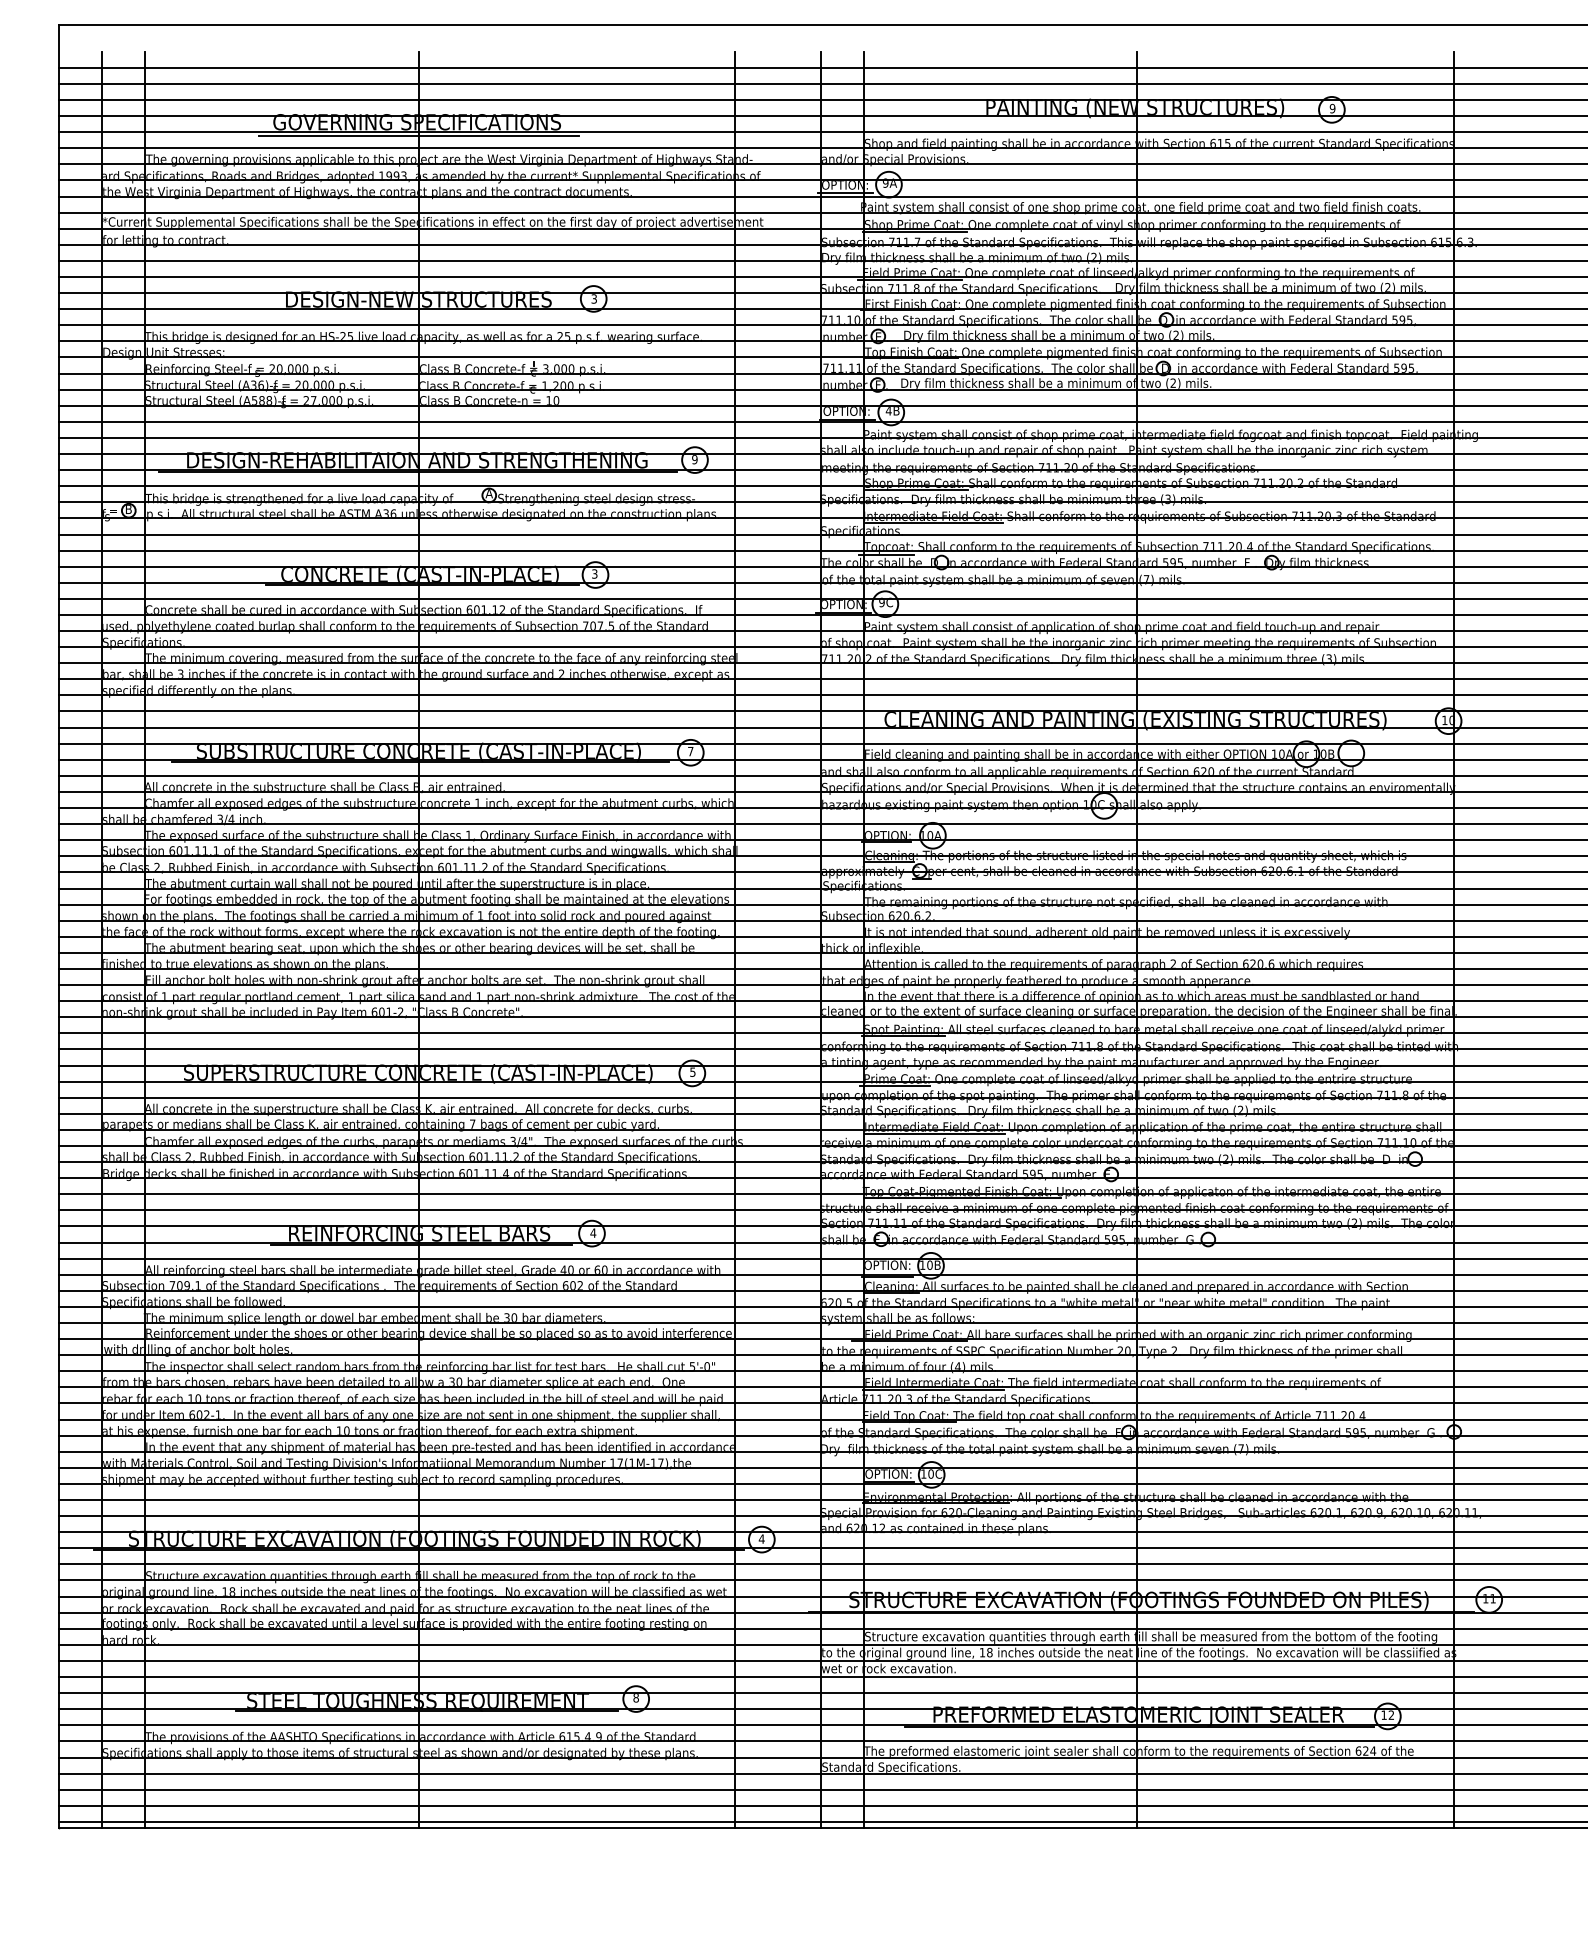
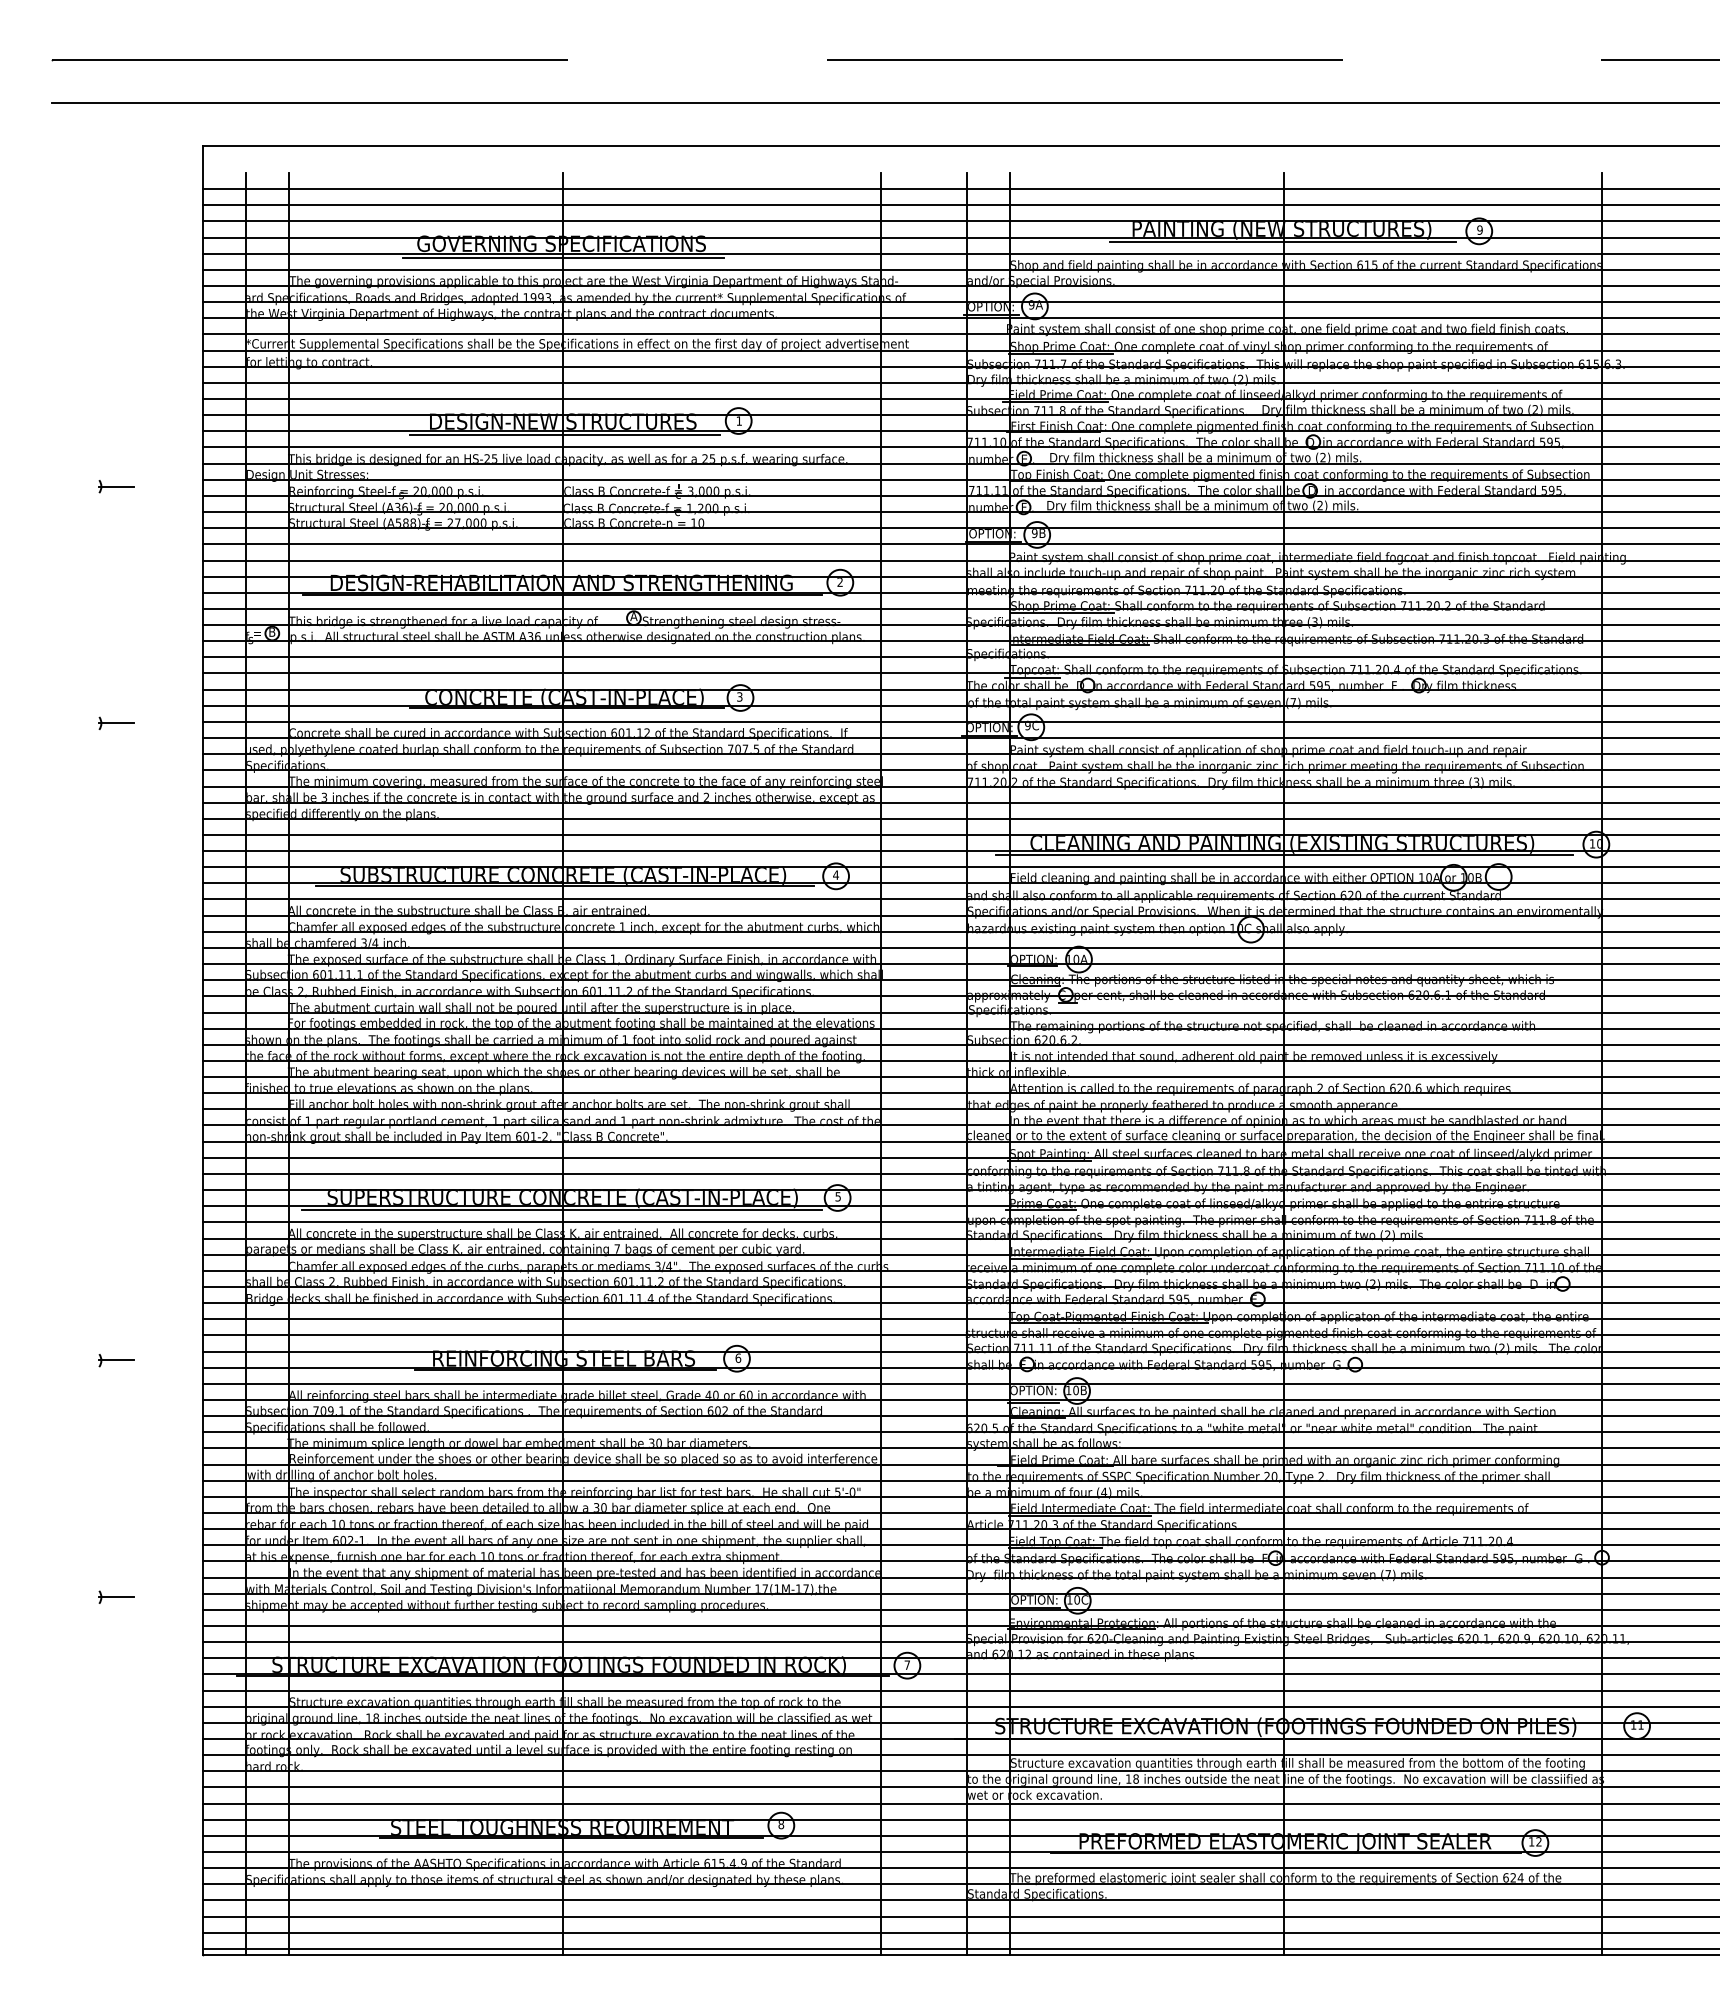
line: (1136, 119) -> (1283, 241), added
text: (593, 298) -> (738, 420), 3 -> 1
line: (421, 313) -> (565, 435), added
text: (888, 411) -> (1034, 533), 4B -> 9B
text: (694, 459) -> (839, 582), 9 -> 2
line: (1136, 731) -> (1283, 854), added
text: (690, 750) -> (835, 874), 7 -> 4
line: (417, 1084) -> (561, 1209), added
text: (593, 1233) -> (738, 1358), 4 -> 6
text: (761, 1538) -> (907, 1664), 4 -> 7

